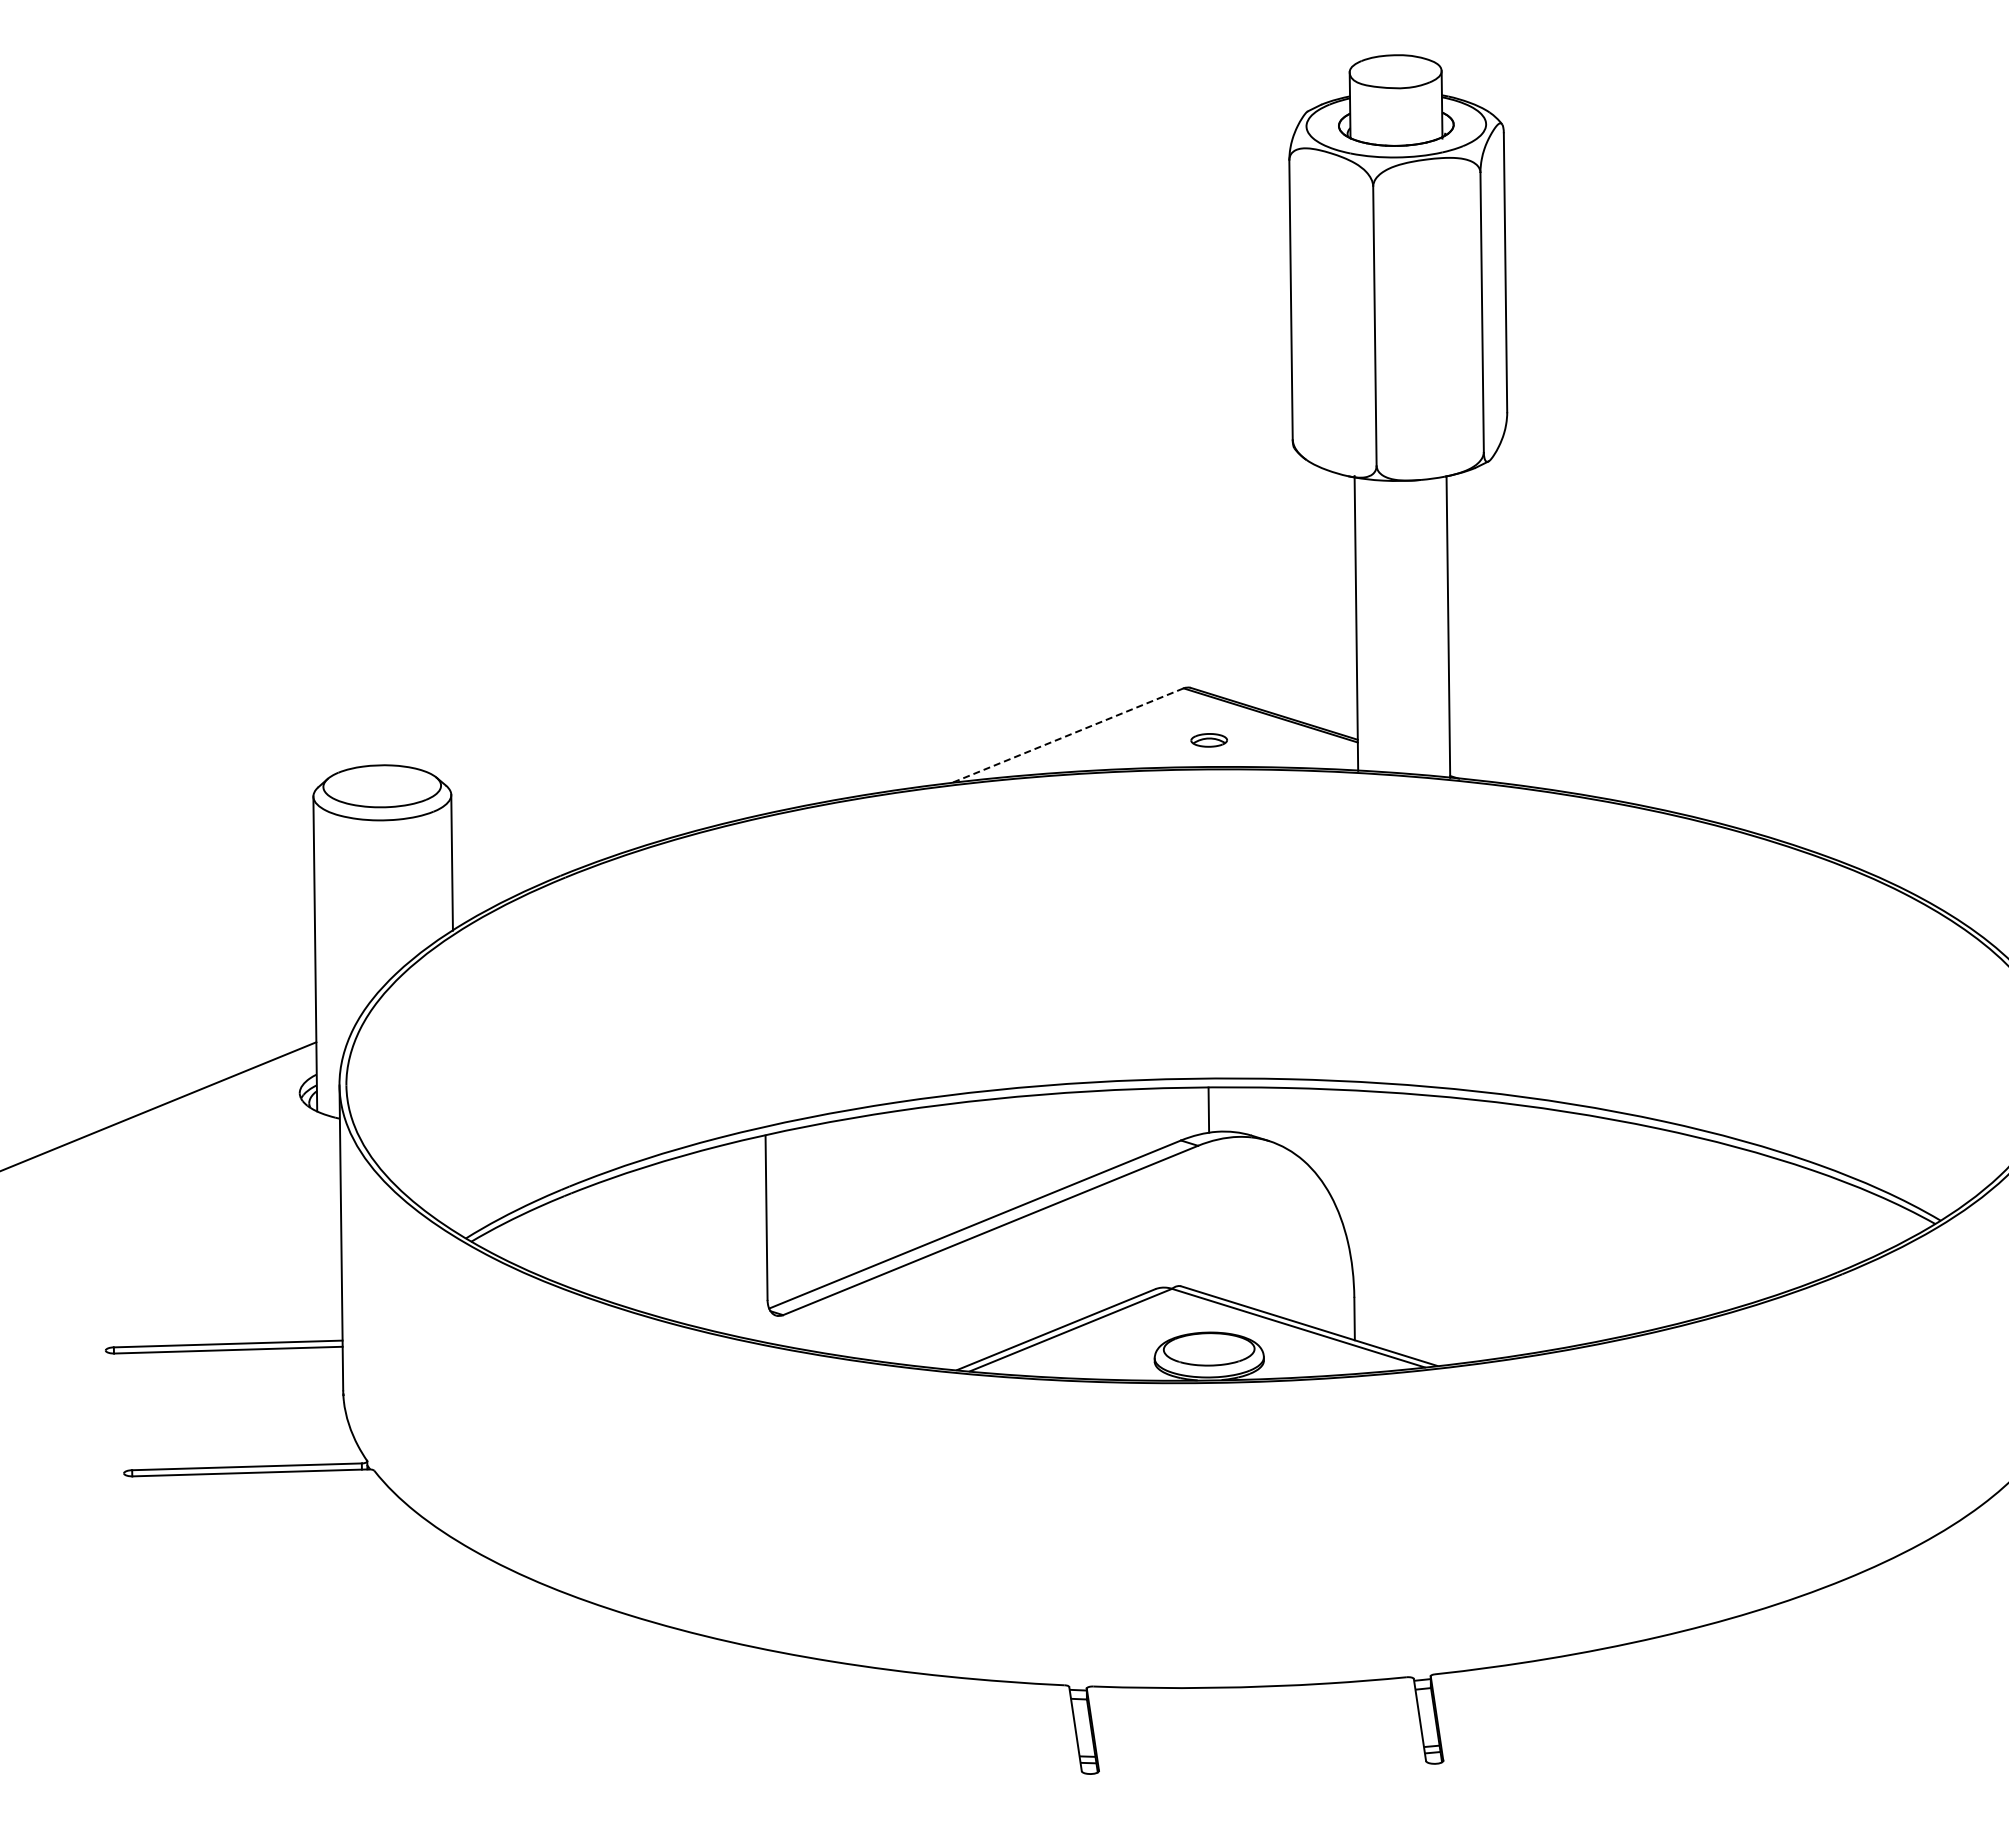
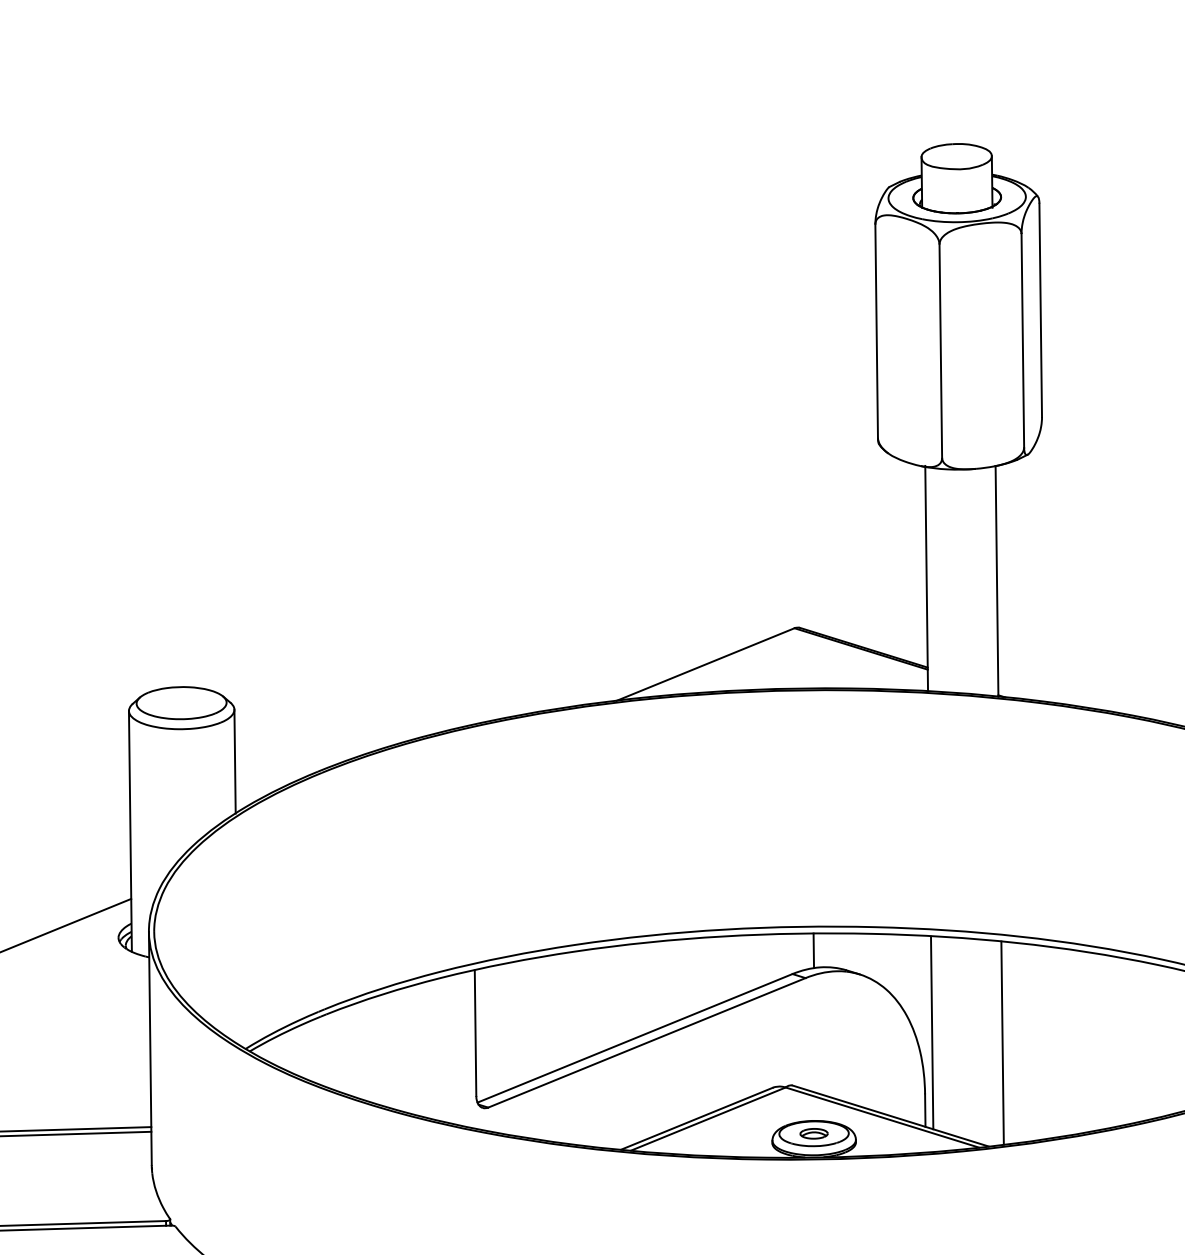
line: (1067, 735) -> (705, 664), dashed -> solid
part: (1208, 740) -> (813, 1133), moved
line: (1363, 1217) -> (932, 1032), added
line: (1455, 1230) -> (1002, 1042), added

